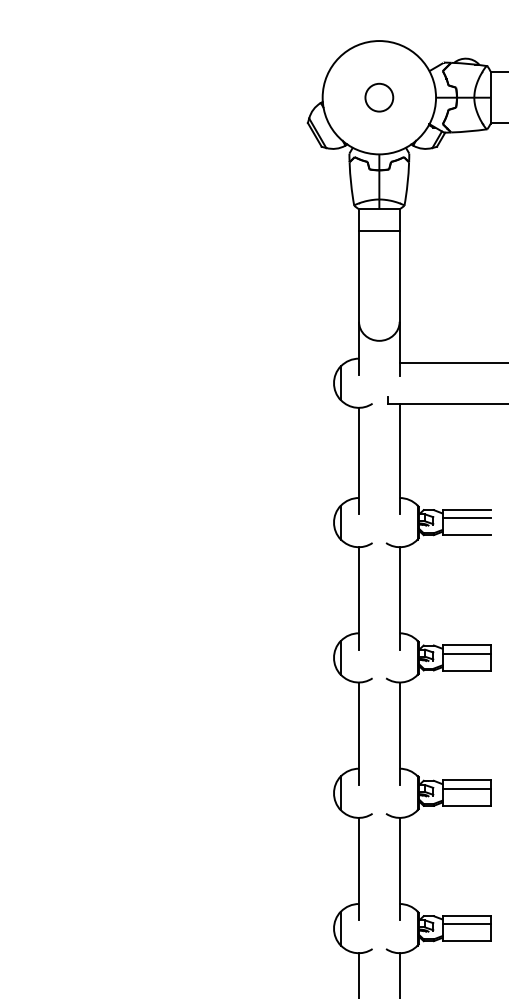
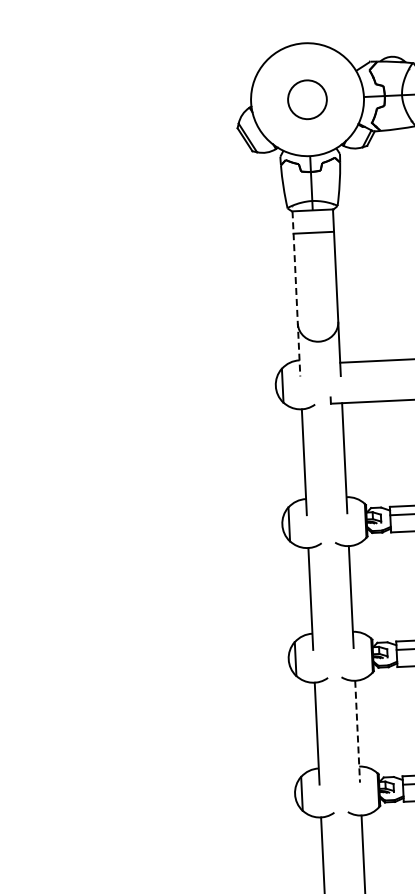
circle: (379, 97) -> (307, 99), size x1.4
line: (359, 291) -> (296, 293), solid -> dashed
line: (399, 734) -> (357, 732), solid -> dashed

